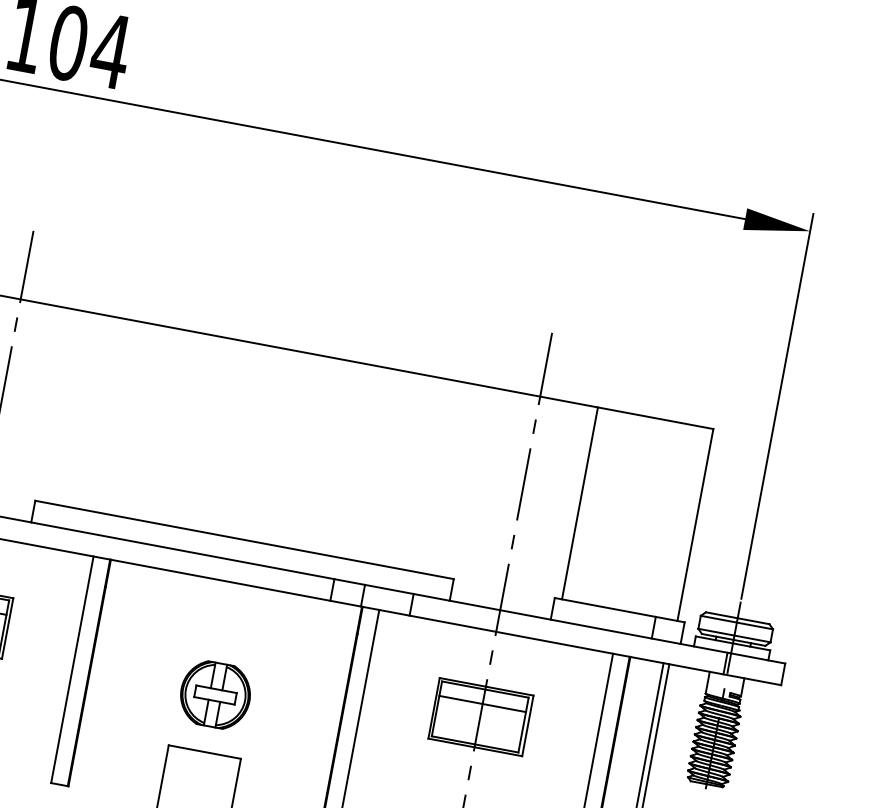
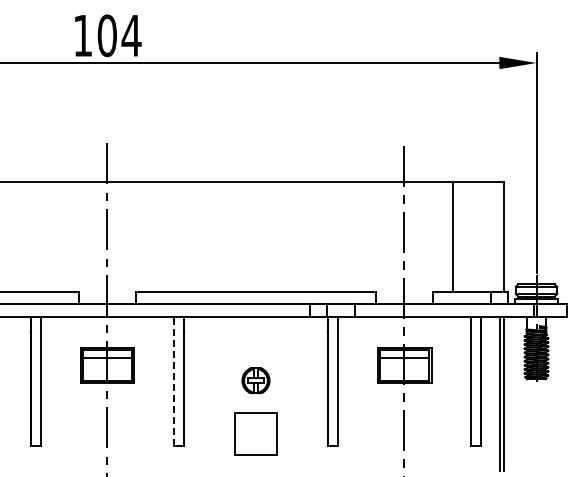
line: (579, 504) -> (453, 237), moved
line: (72, 669) -> (174, 381), solid -> dashed
part: (214, 694) -> (255, 380), size x0.7

